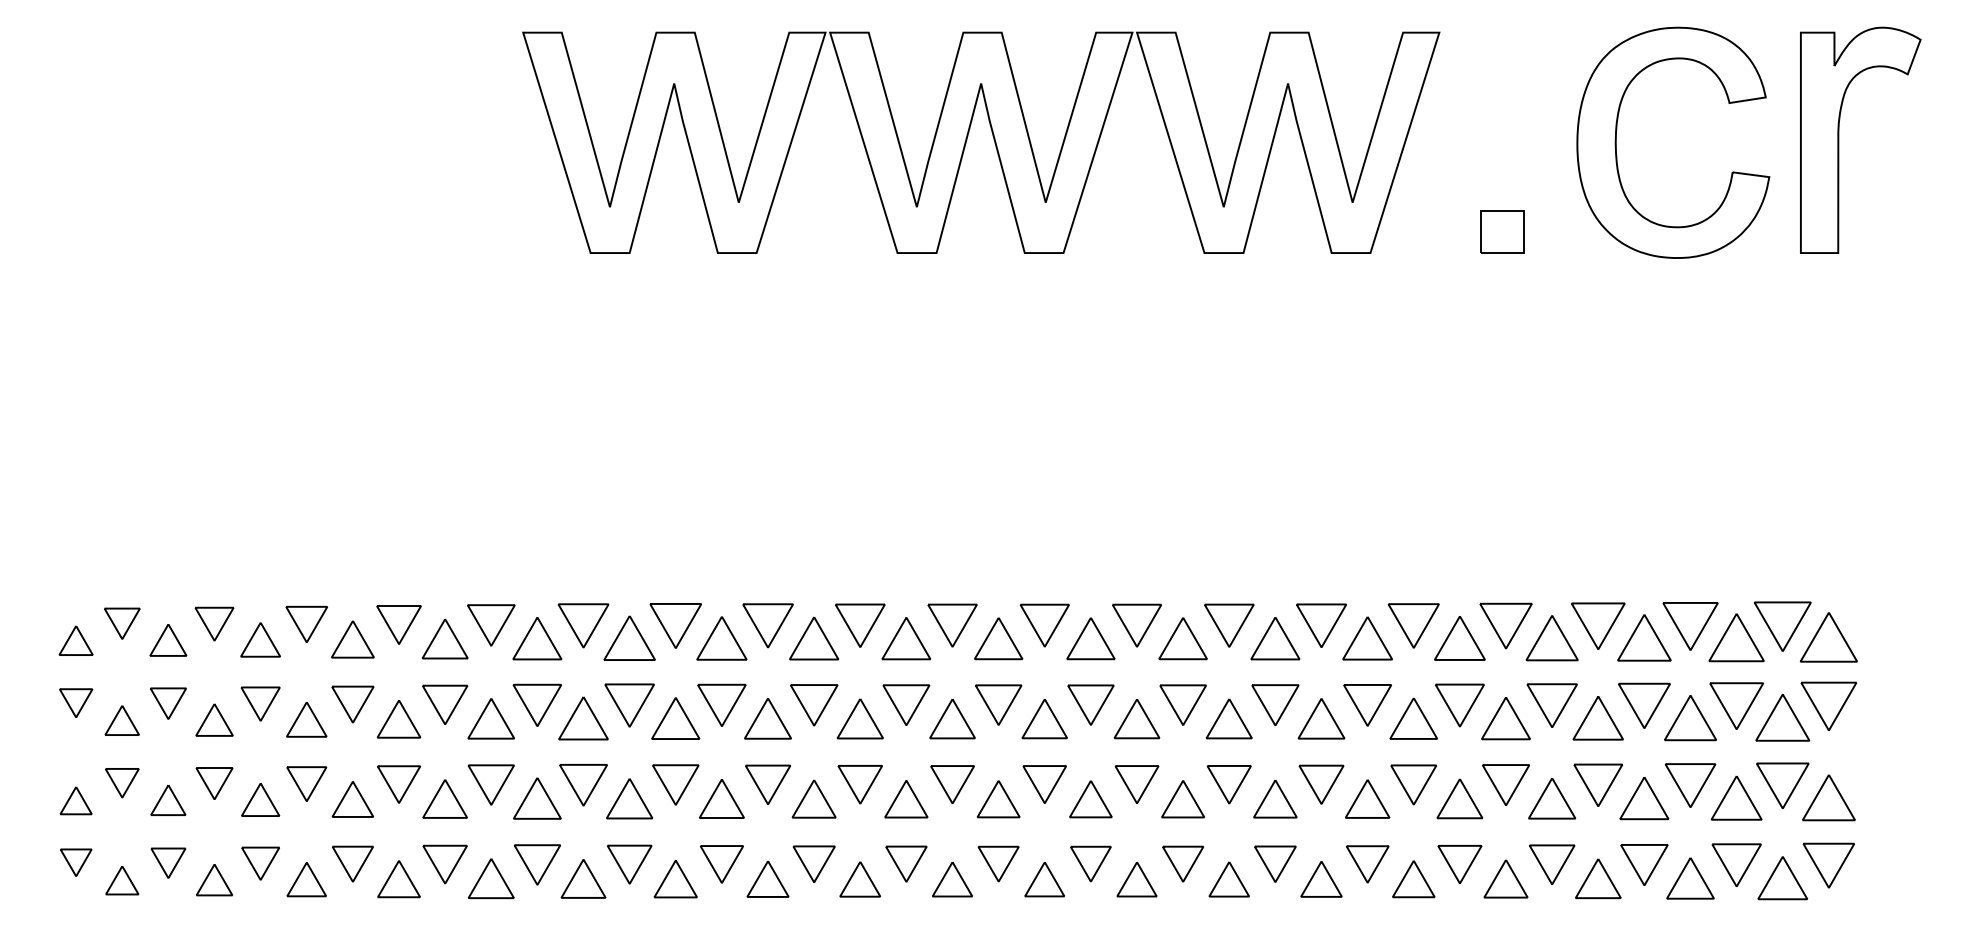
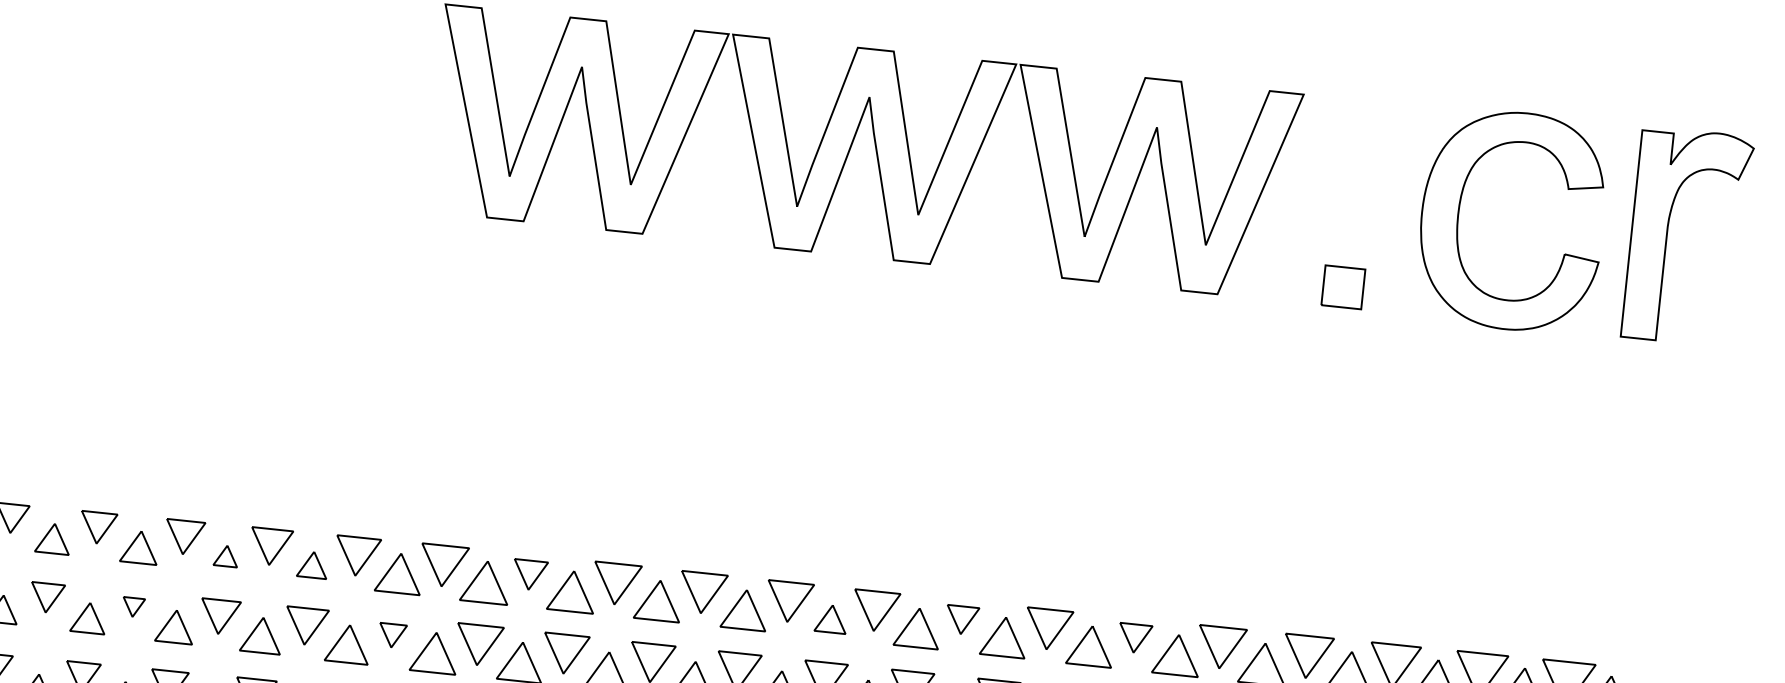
part: (675, 625) -> (529, 574), size x0.7
part: (1136, 625) -> (961, 620), size x0.7
part: (1321, 625) -> (1135, 638), size x0.7
part: (998, 638) -> (831, 618), size x0.7
part: (352, 639) -> (225, 556), size x0.6
part: (445, 639) -> (313, 565), size x0.7
part: (260, 703) -> (133, 606), size x0.6
part: (536, 704) -> (391, 635), size x0.6

